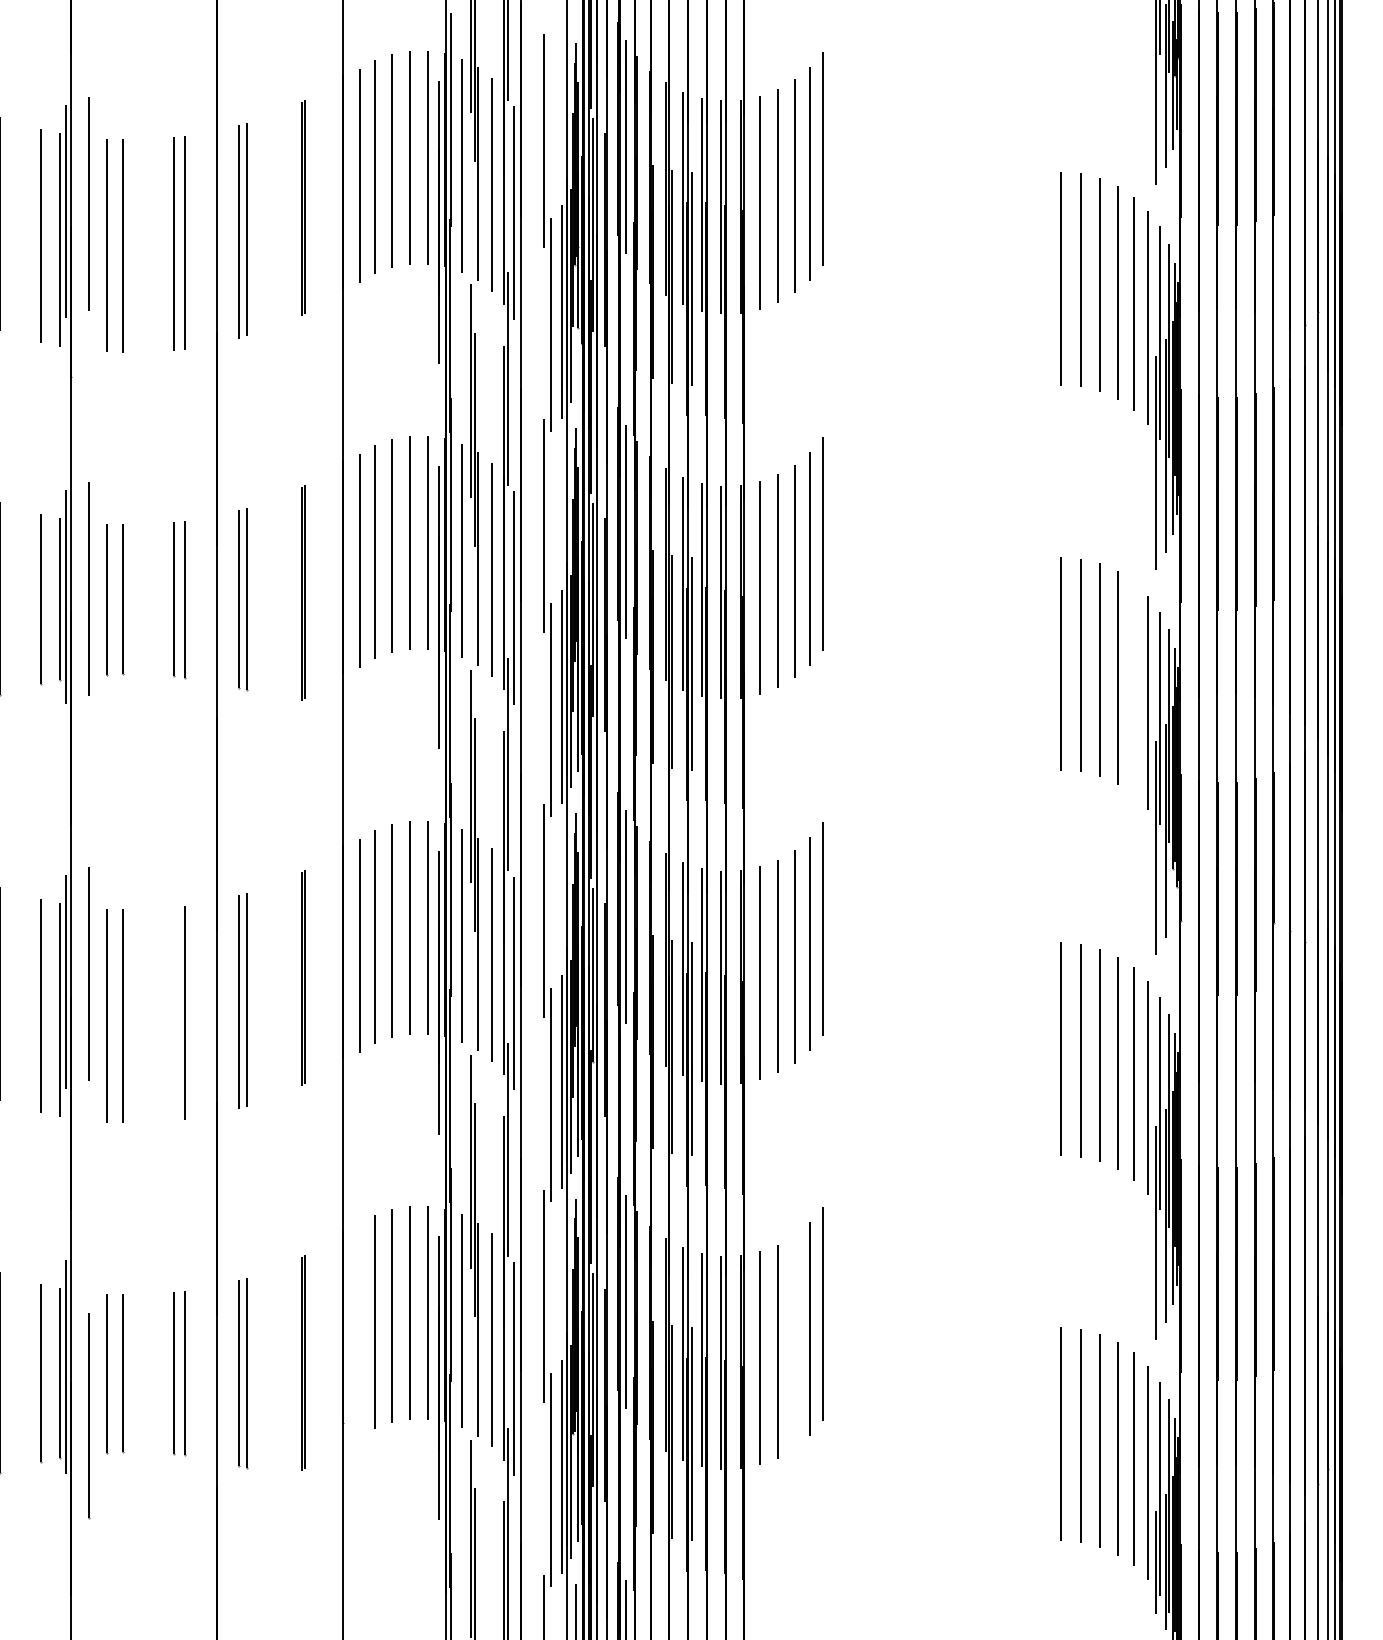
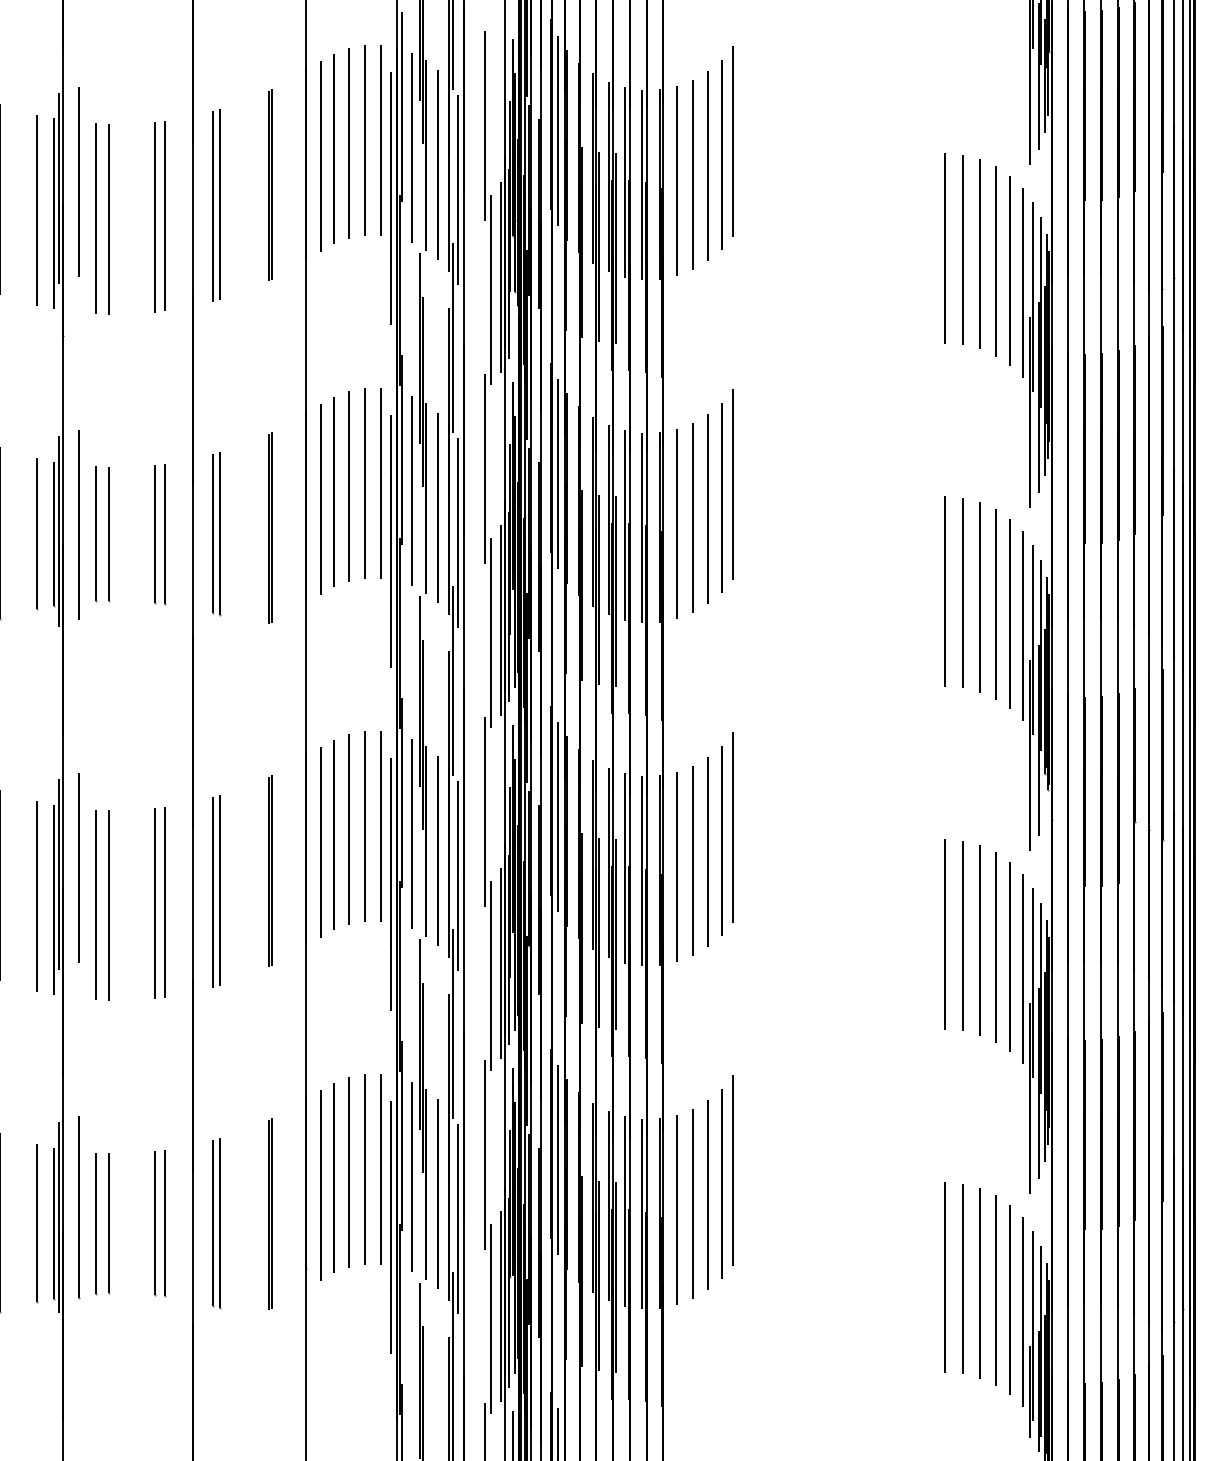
line: (1134, 688) -> (1010, 613), added
line: (173, 1014) -> (154, 903), added
line: (359, 1330) -> (320, 1185), added
line: (795, 1340) -> (708, 1194), added
line: (89, 1416) -> (79, 1207), moved

